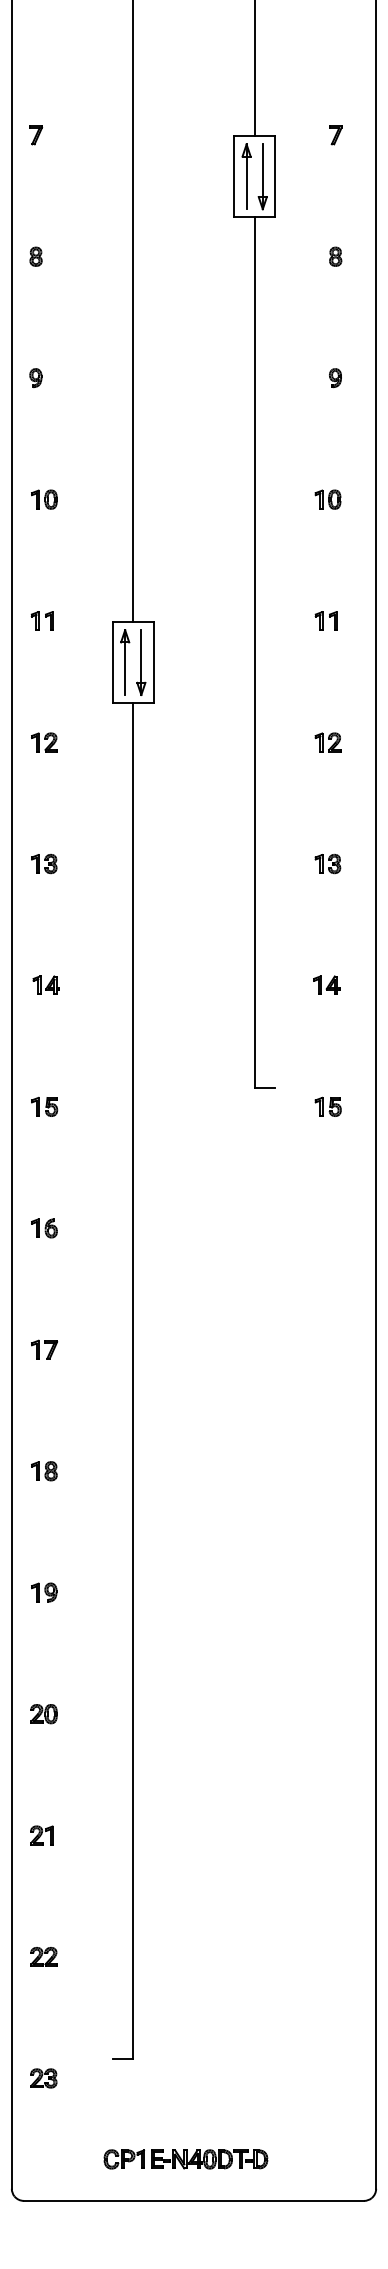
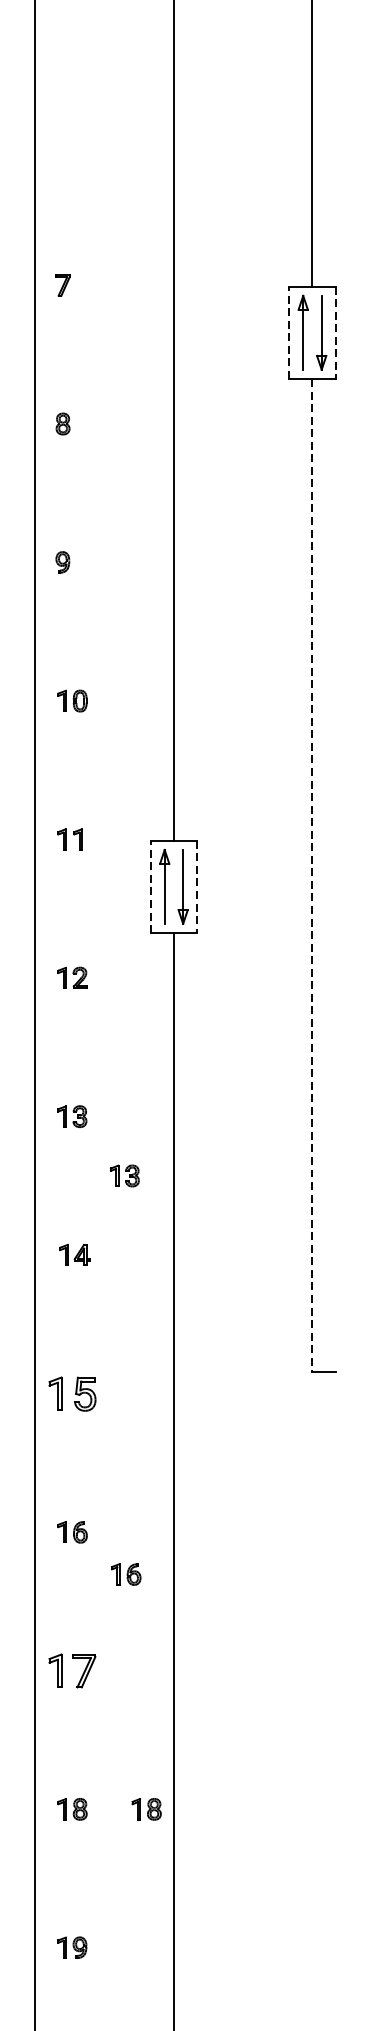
line: (234, 176) -> (289, 332), solid -> dashed
line: (274, 177) -> (335, 333), solid -> dashed
line: (254, 653) -> (312, 876), solid -> dashed
line: (113, 662) -> (151, 886), solid -> dashed
line: (153, 663) -> (197, 887), solid -> dashed
part: (90, 916) -> (125, 1176), added
part: (44, 1106) -> (72, 1393), size x1.6
part: (91, 1265) -> (126, 1574), added
part: (44, 1349) -> (72, 1670), size x1.6
part: (109, 1471) -> (146, 1809), added

